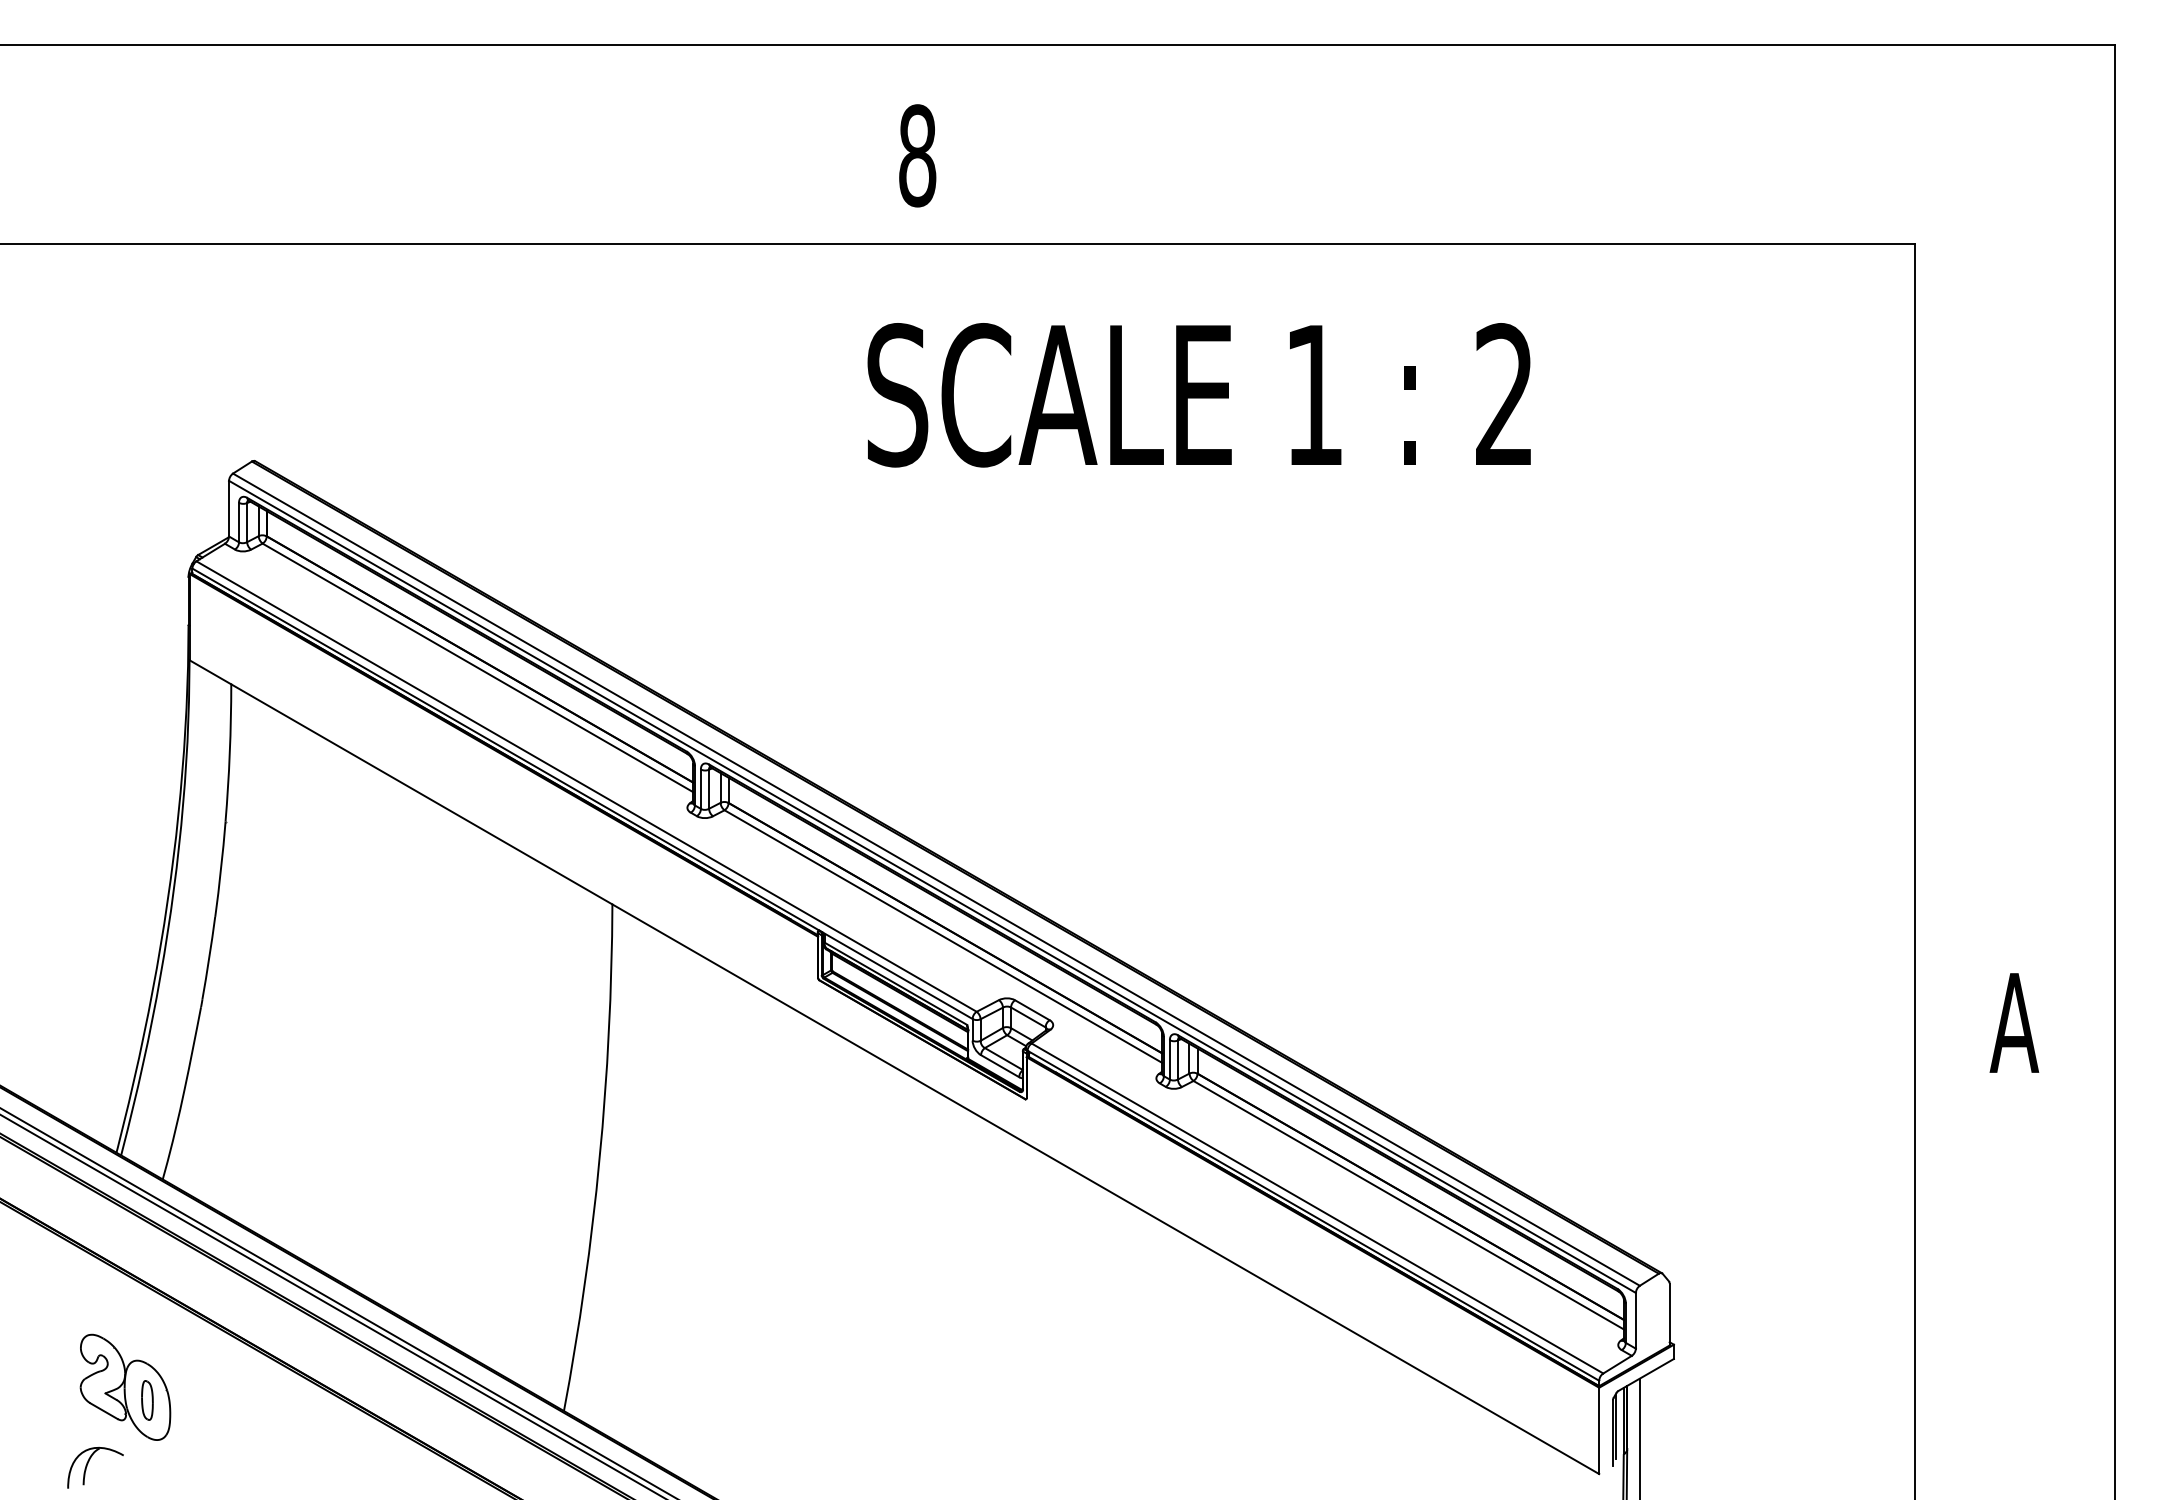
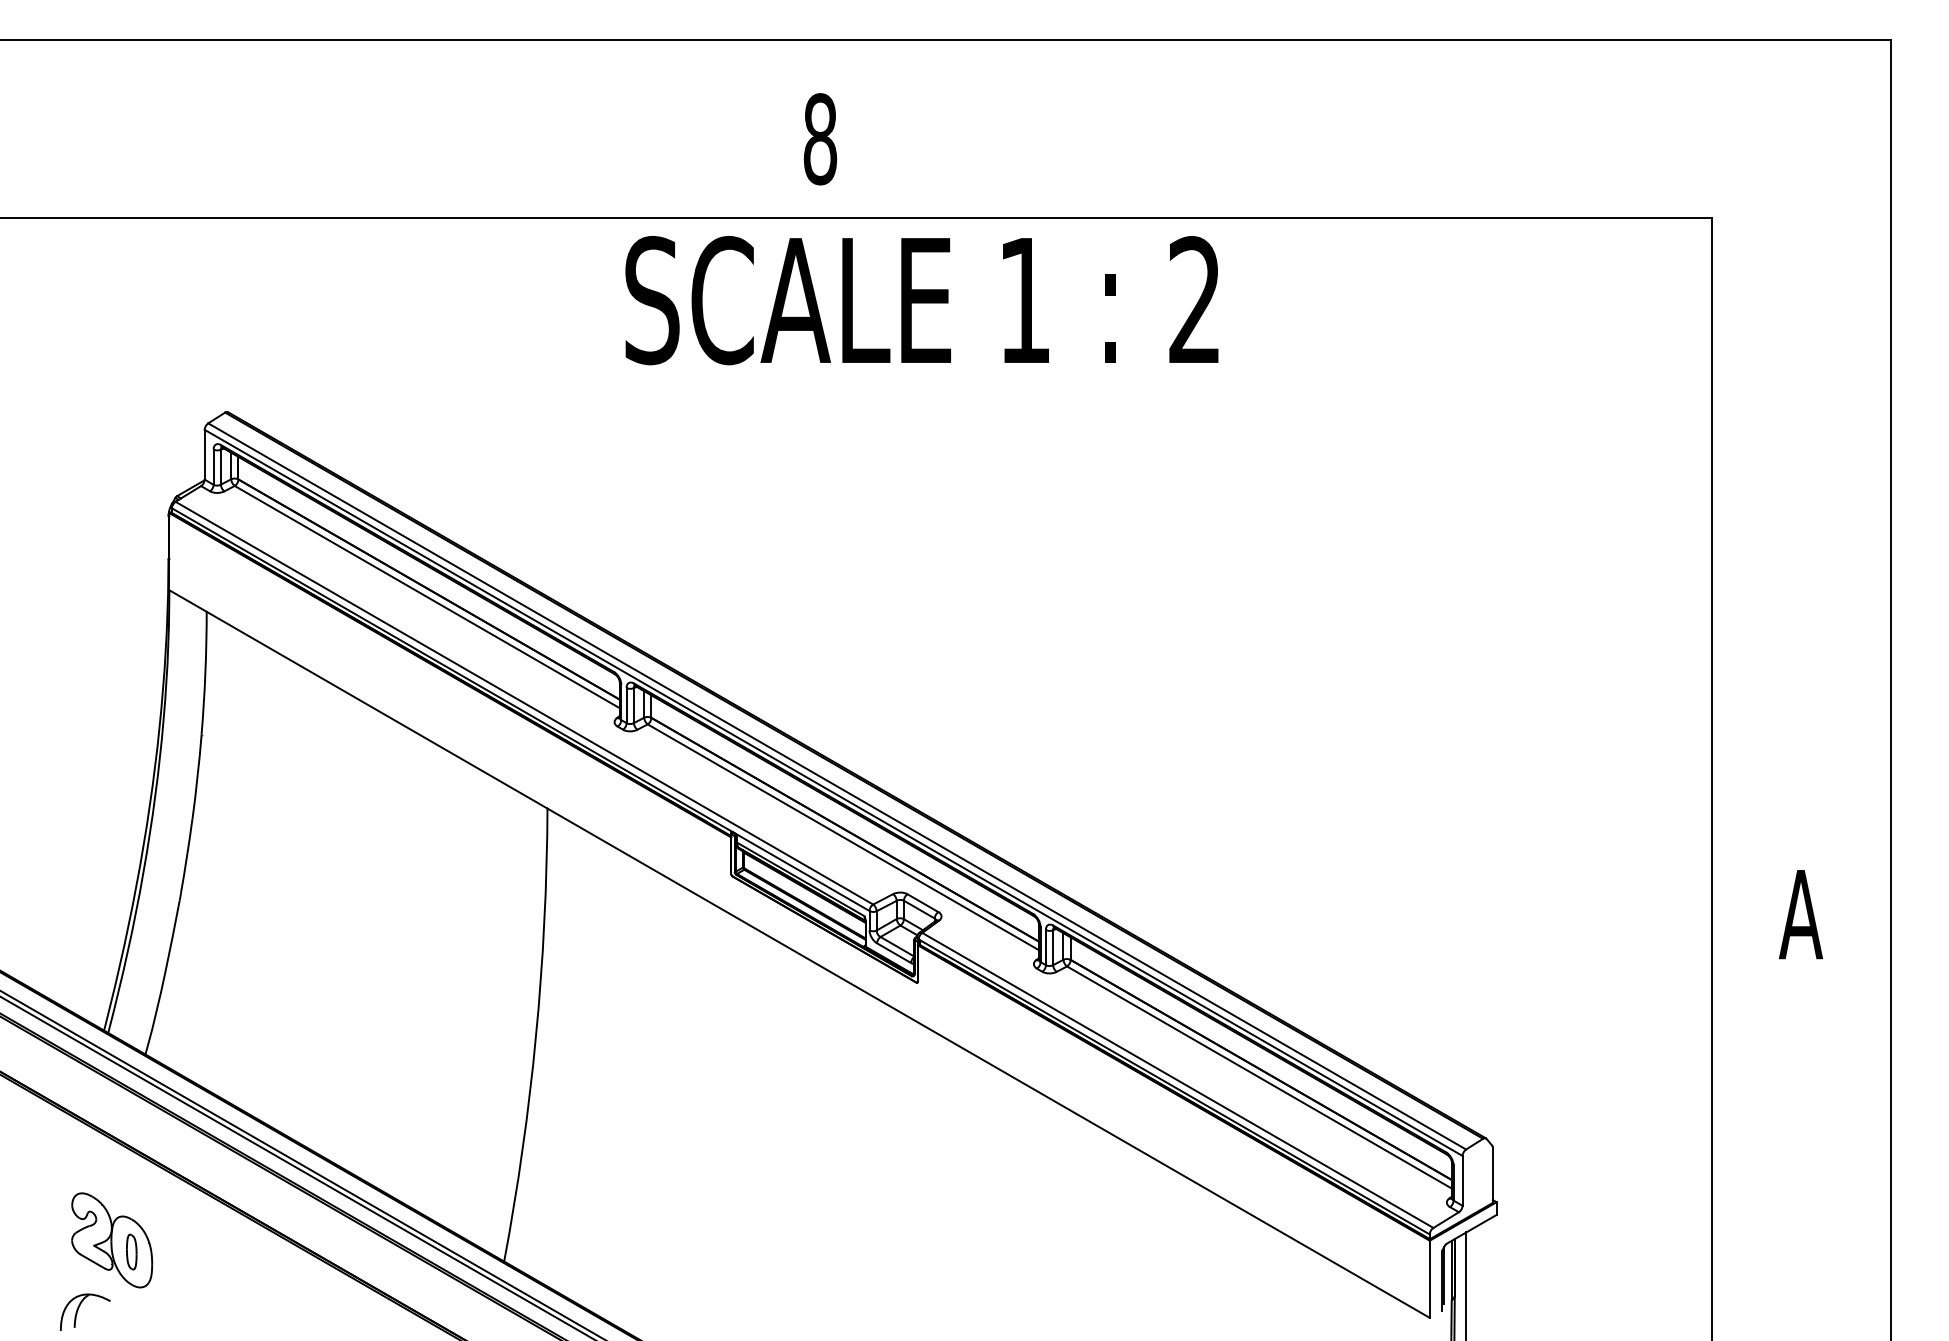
text: (1198, 395) -> (921, 300), moved

